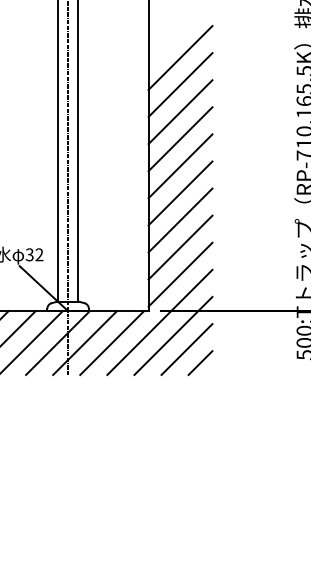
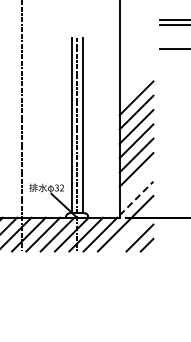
line: (180, 56) -> (136, 83), removed
line: (180, 248) -> (136, 184), removed
line: (180, 274) -> (136, 198), solid -> dashed
line: (172, 335) -> (132, 230), removed

